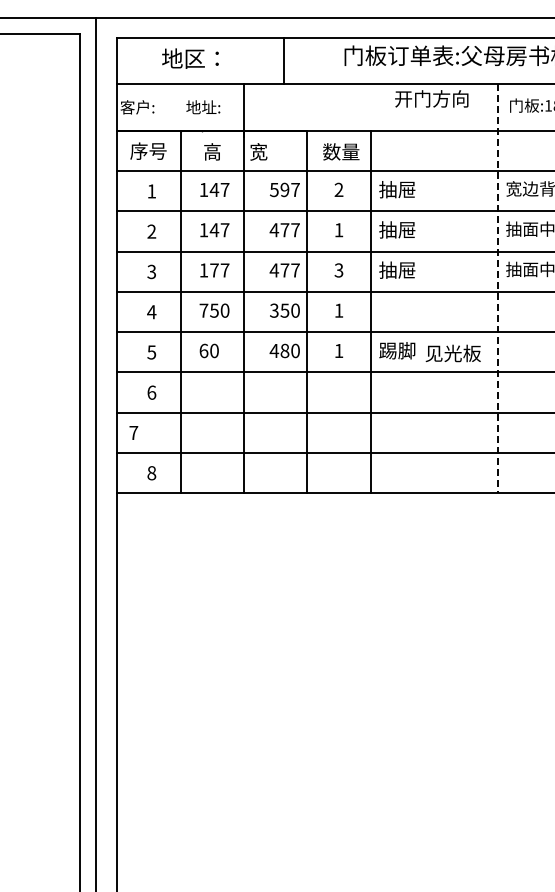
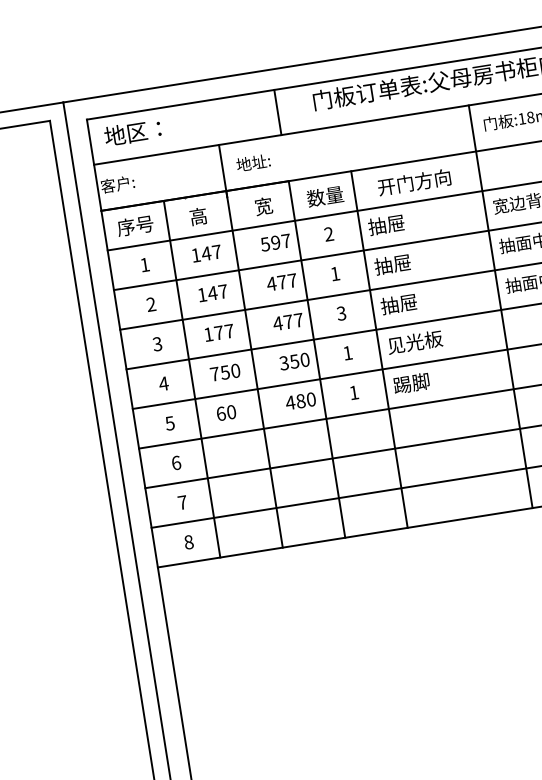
text: (190, 58) -> (132, 132), moved
line: (284, 61) -> (277, 112), moved
text: (431, 98) -> (414, 182), moved
text: (203, 107) -> (253, 163), moved
text: (258, 151) -> (263, 205), moved
line: (497, 288) -> (500, 306), dashed -> solid
text: (452, 353) -> (414, 342), moved
text: (133, 432) -> (182, 502), moved

